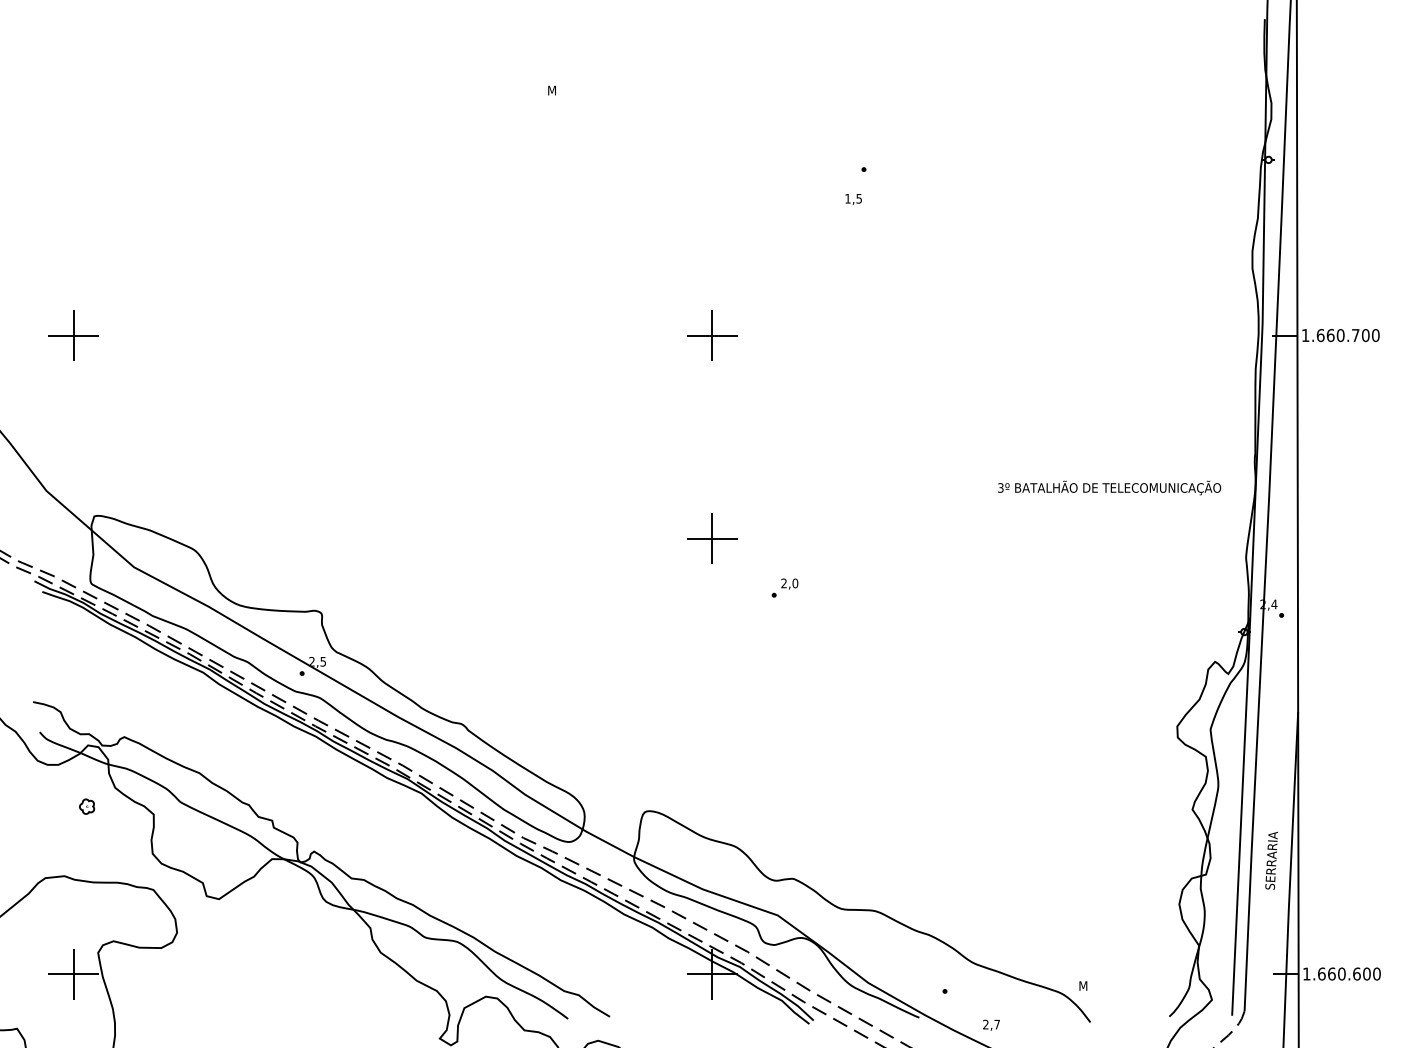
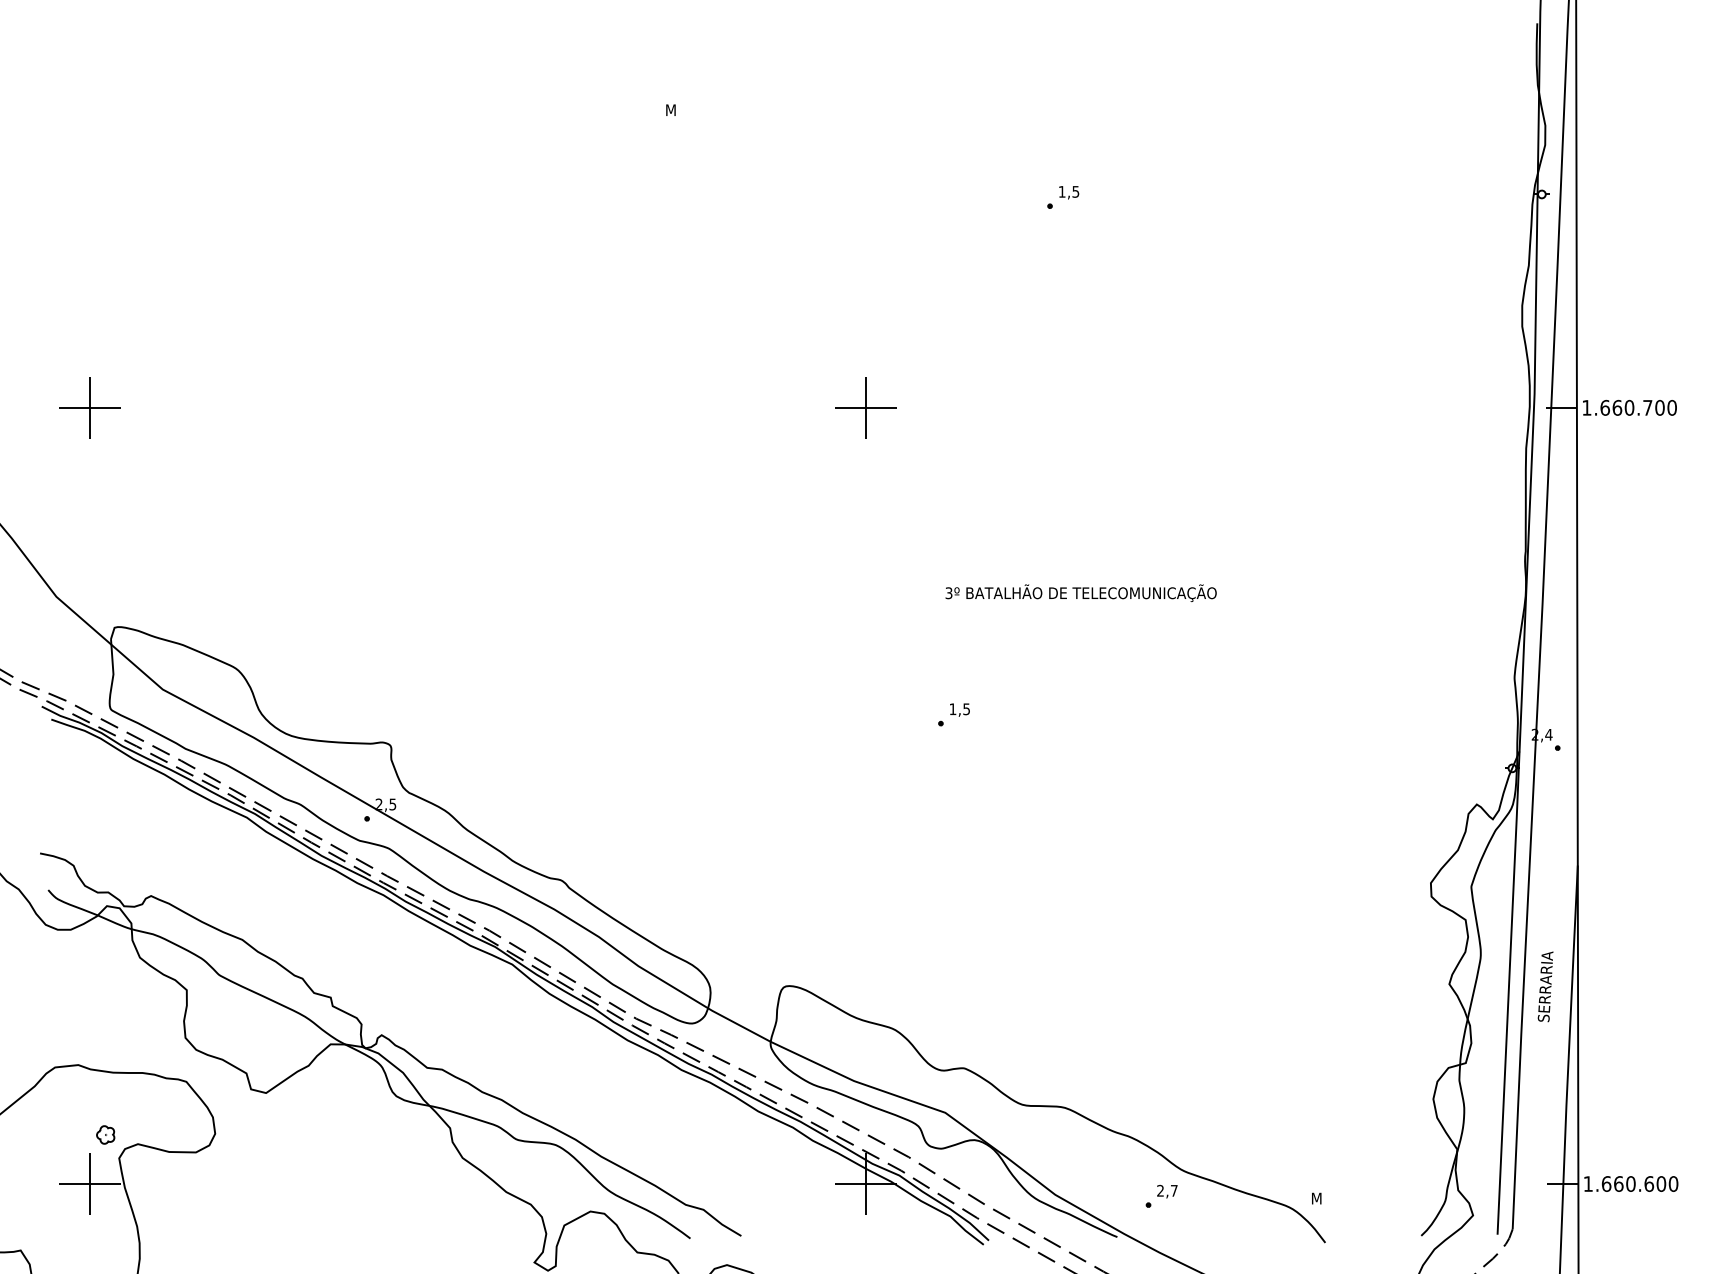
text: (853, 199) -> (1068, 192), moved
text: (1109, 487) -> (1081, 592), moved
part: (712, 538) -> (865, 654), removed
text: (789, 583) -> (959, 709), 2,0 -> 1,5
part: (87, 806) -> (106, 1134), moved
text: (1271, 860) -> (1545, 986), moved
text: (991, 1024) -> (1167, 1190), moved

